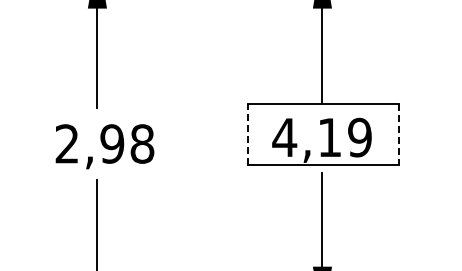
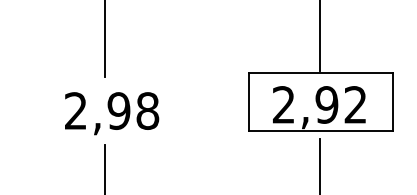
line: (248, 134) -> (249, 101), dashed -> solid
line: (399, 134) -> (393, 101), dashed -> solid
text: (321, 137) -> (318, 104), 4,19 -> 2,92

